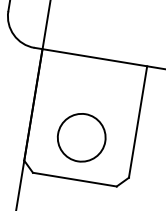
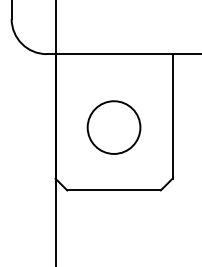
circle: (81, 137) -> (113, 127), moved

